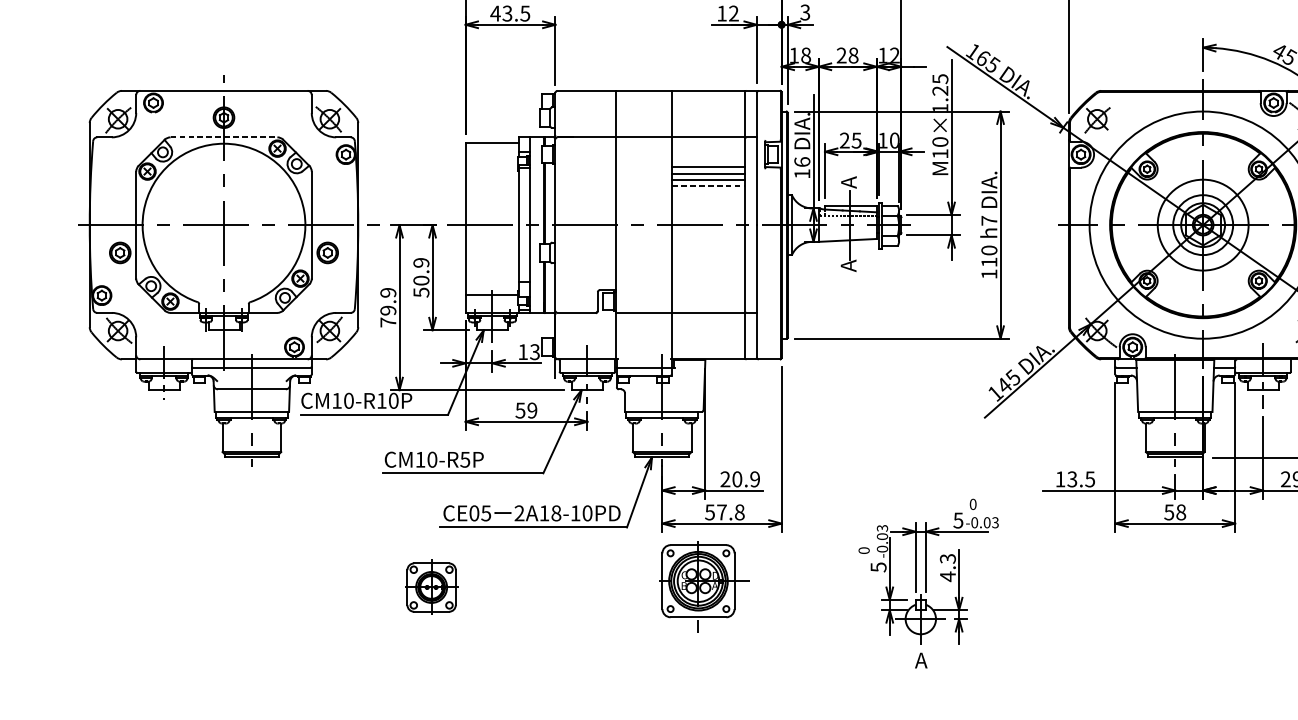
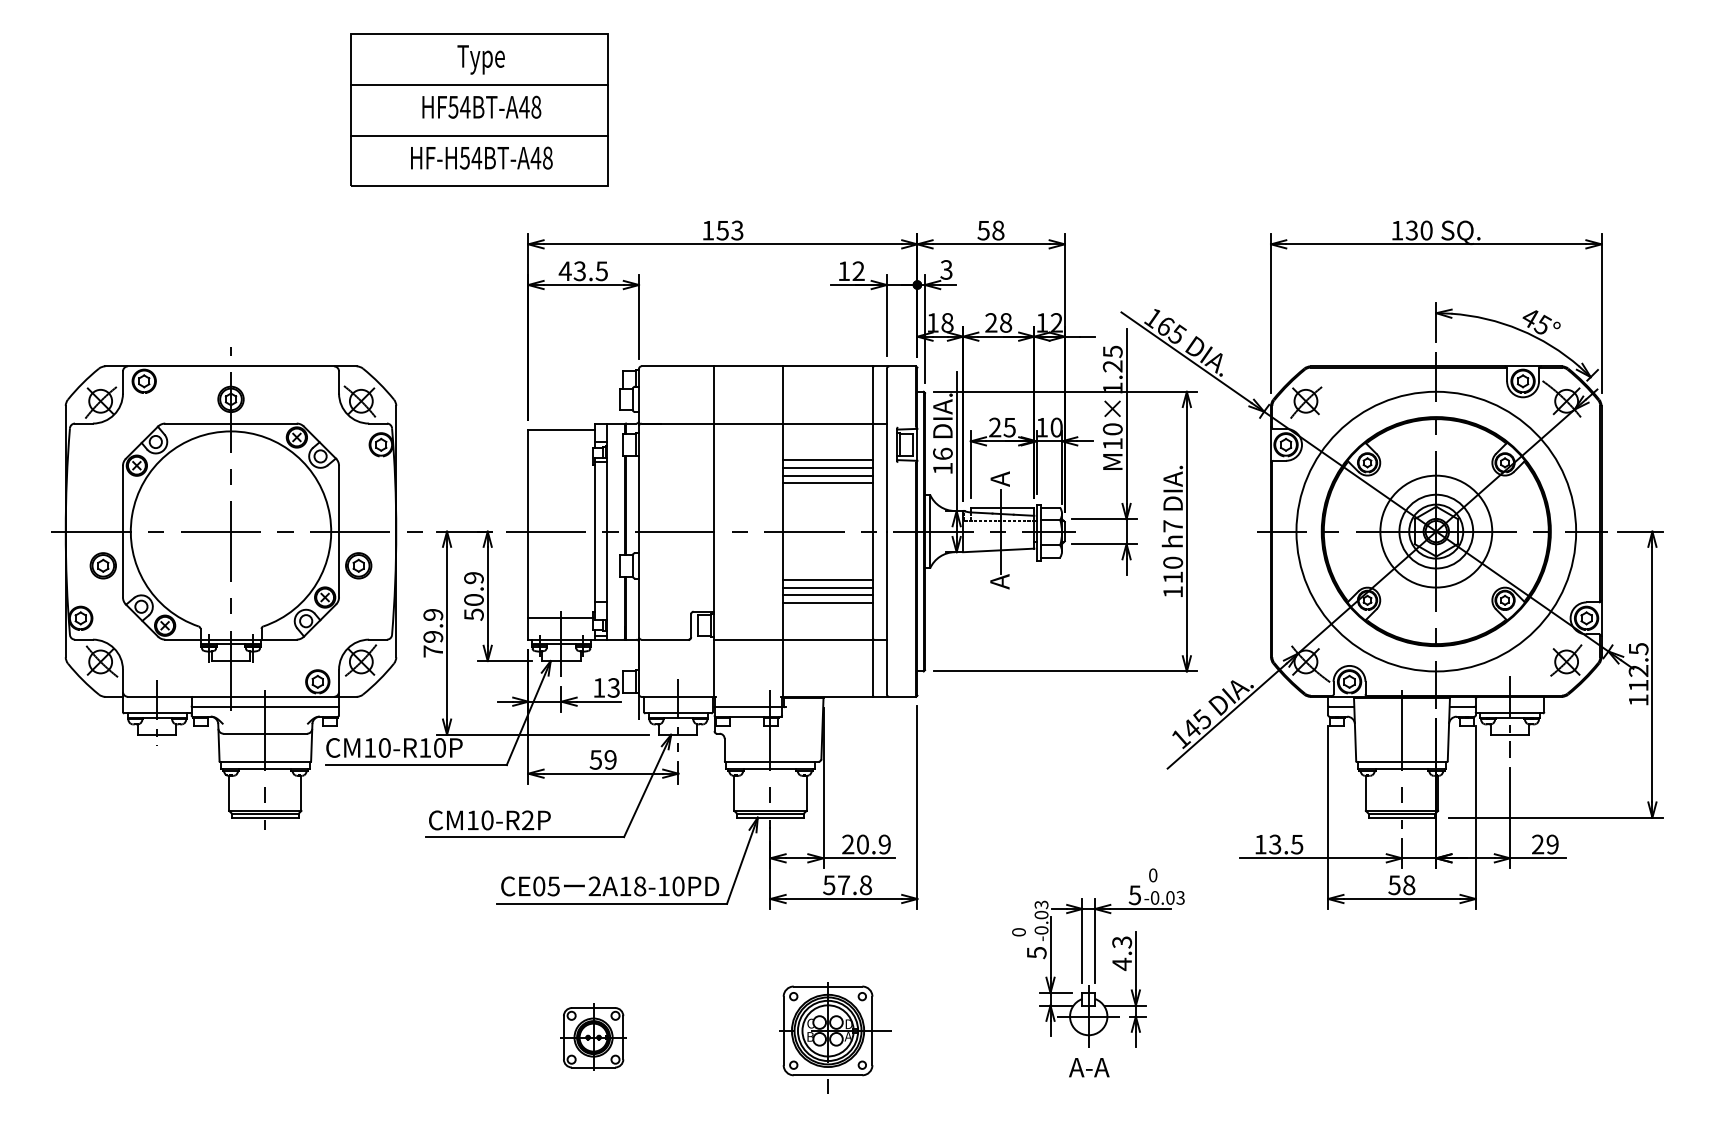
line: (224, 137) -> (231, 423), dashed -> solid
line: (709, 186) -> (828, 483), dashed -> solid
line: (708, 264) -> (827, 579), added
line: (708, 270) -> (827, 587), added
line: (708, 277) -> (827, 595), added
line: (708, 282) -> (827, 602), added
text: (464, 459) -> (527, 820), CM10-R5P -> CM10-R2P
part: (431, 586) -> (593, 1036), moved
part: (704, 586) -> (835, 1037), moved
text: (921, 660) -> (1089, 1067), A -> A-A

